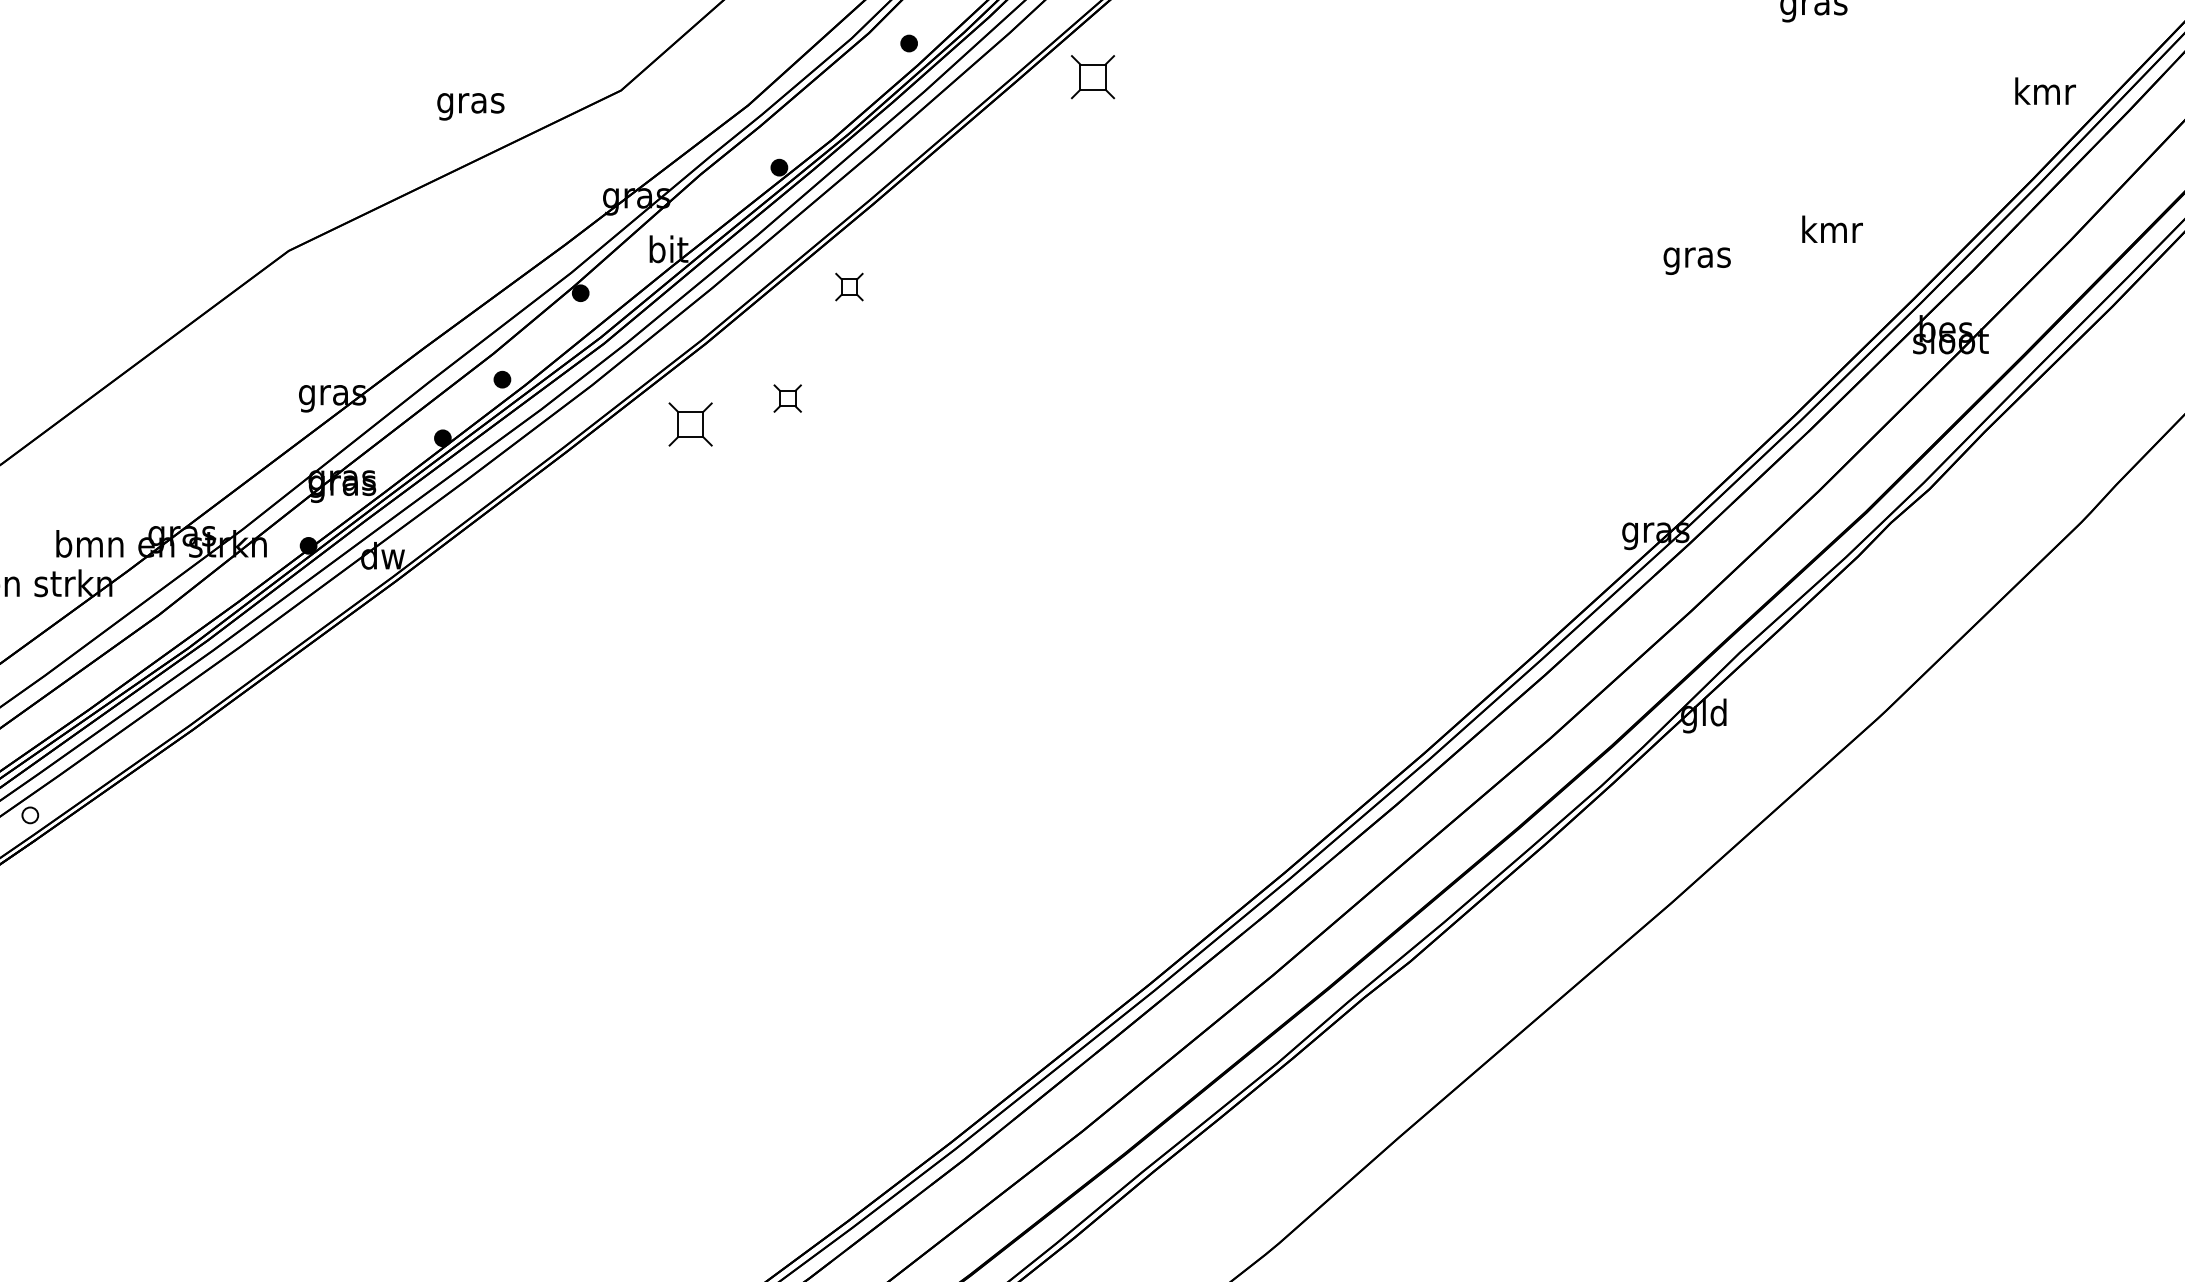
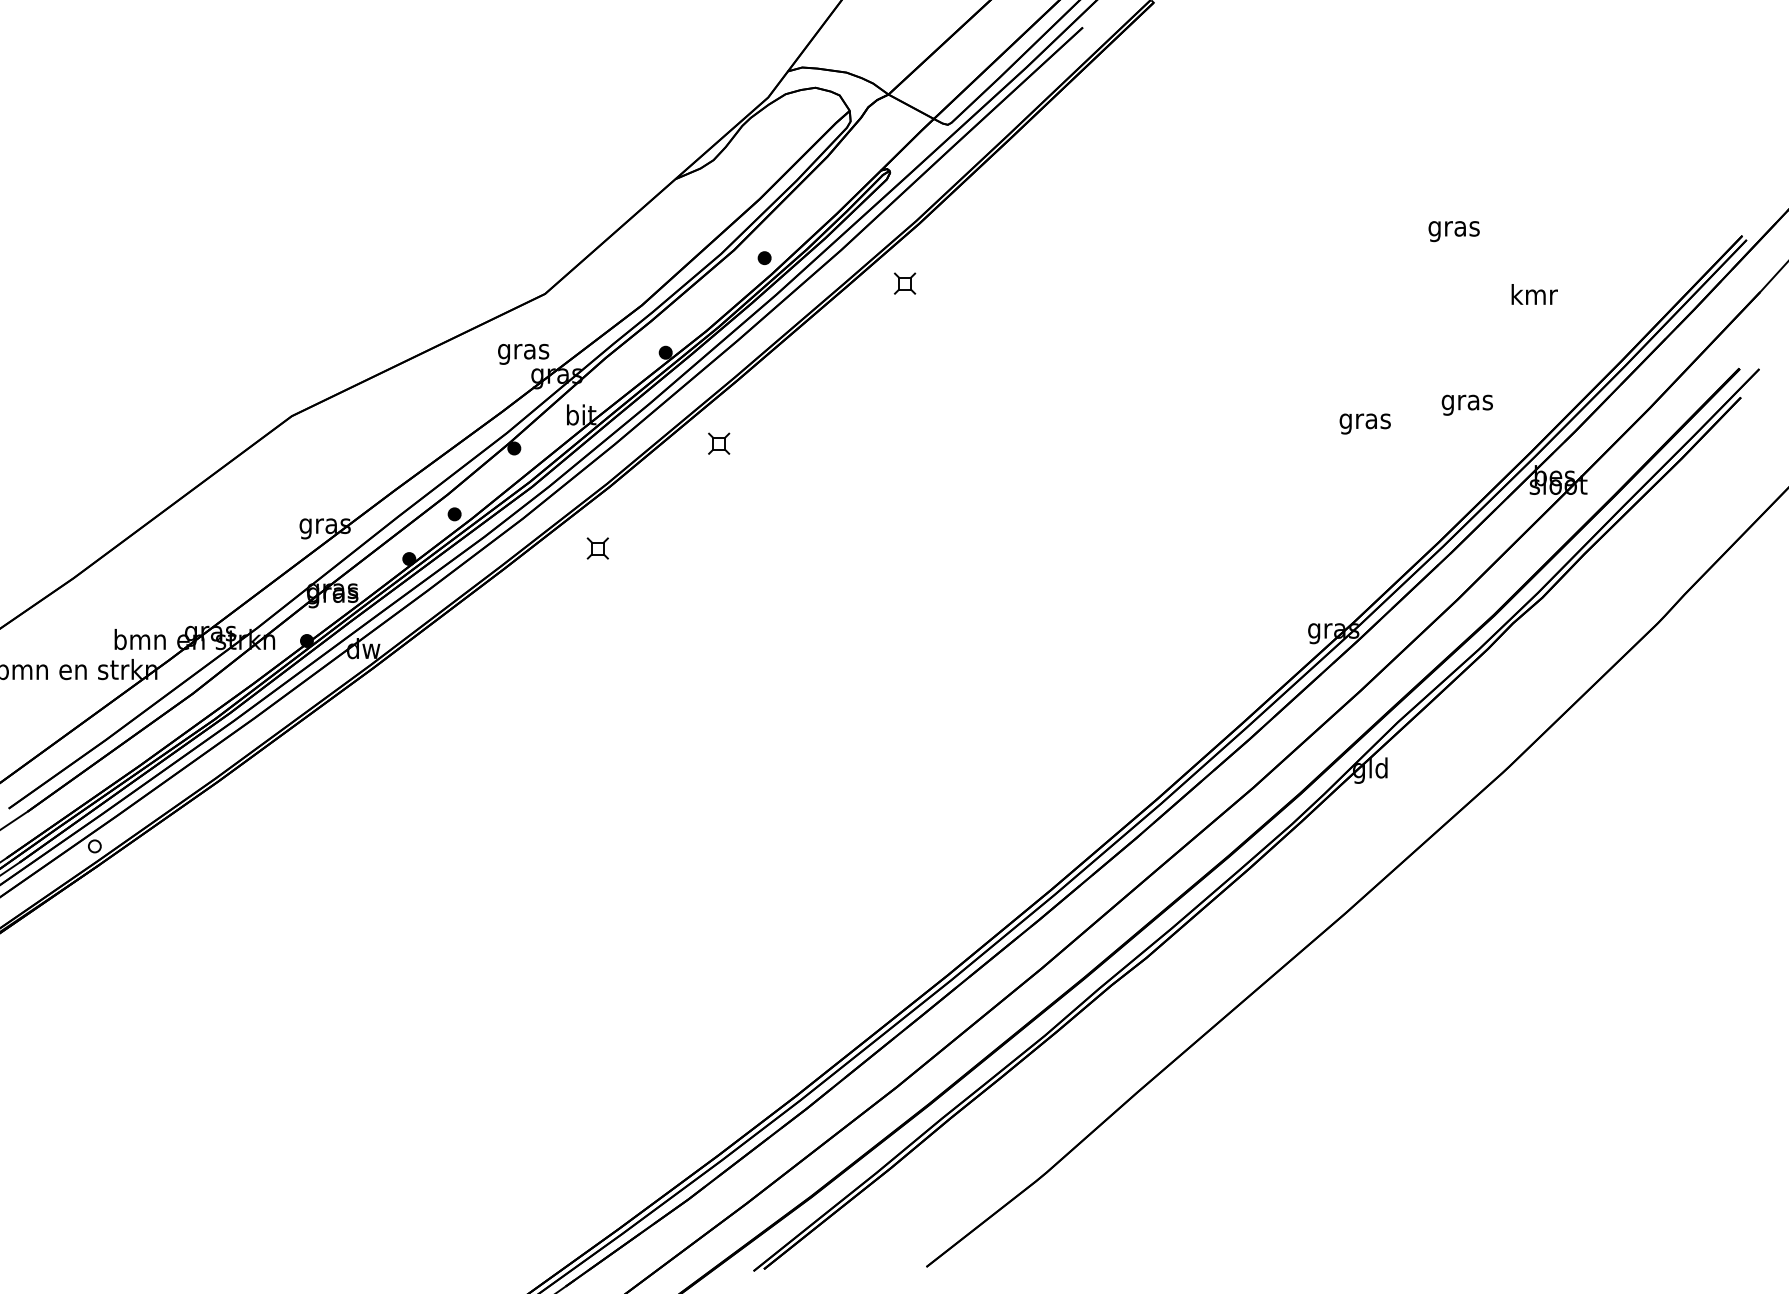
part: (1093, 76) -> (905, 283), size x0.62
text: (2045, 91) -> (1534, 294), moved
text: (470, 106) -> (523, 354), moved
text: (1830, 232) -> (1466, 402), kmr -> gras
part: (788, 398) -> (672, 528), removed
part: (689, 424) -> (597, 548), size x0.62

